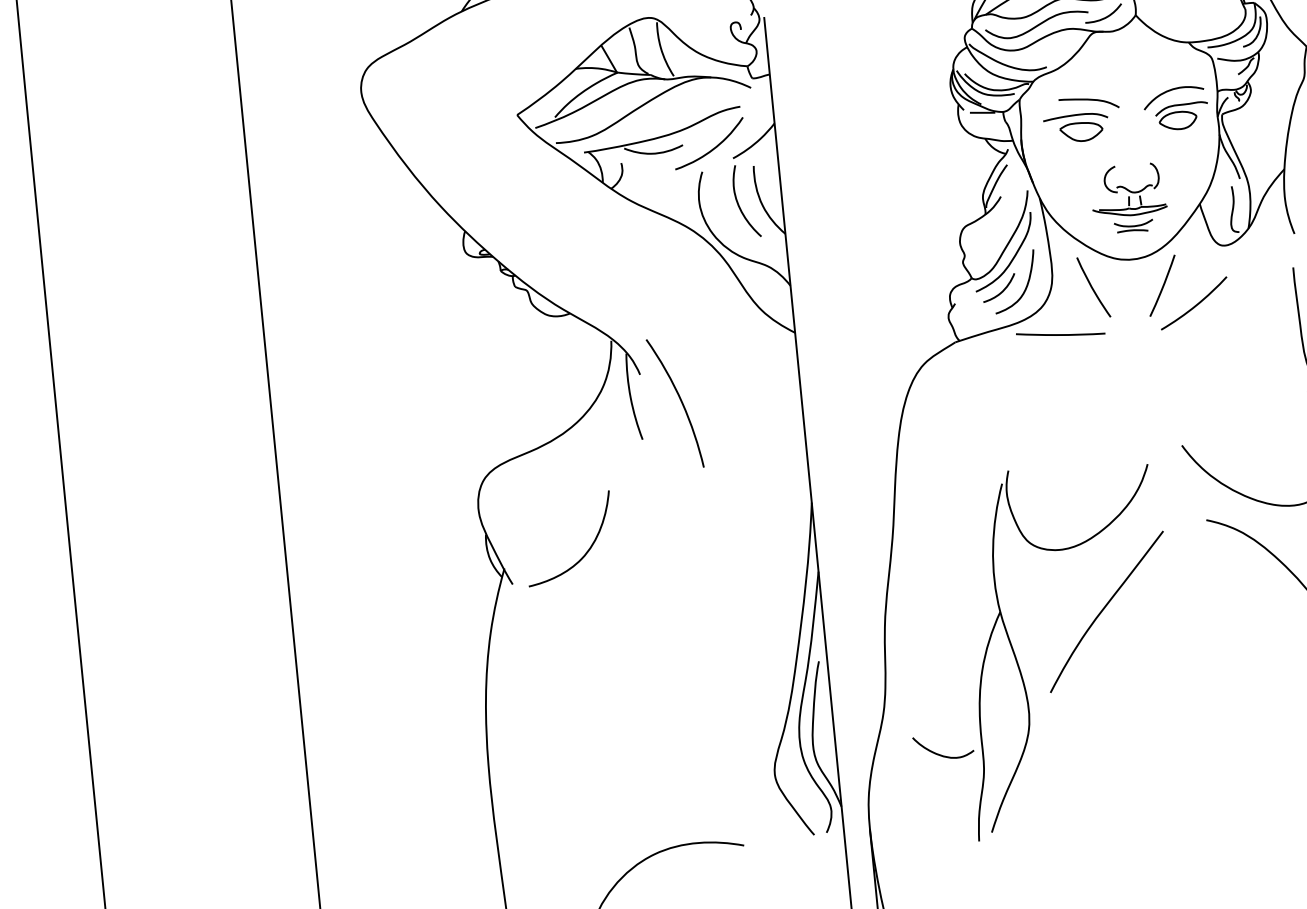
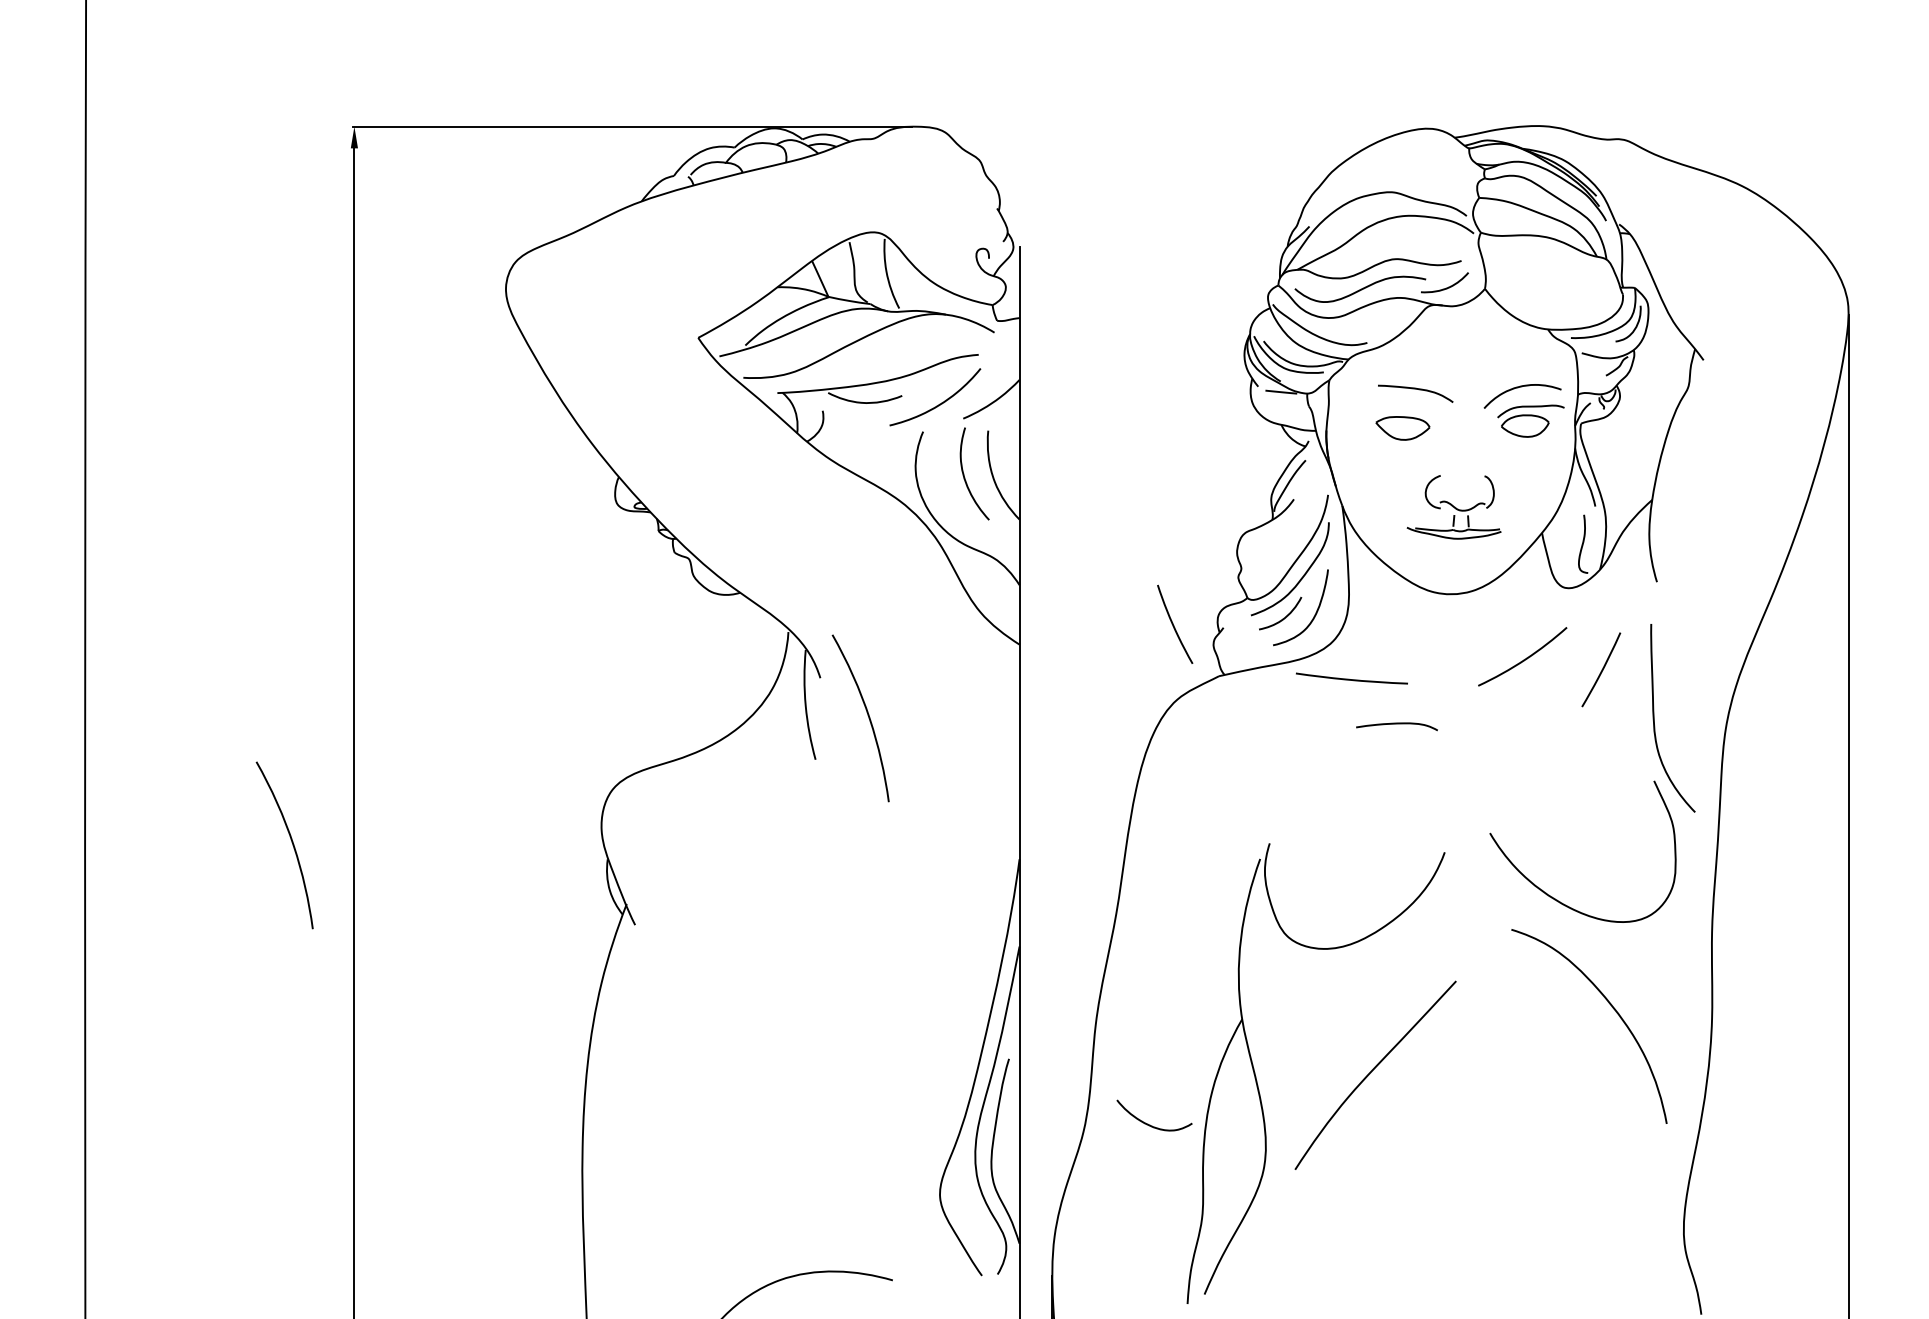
curve: (1074, 115) -> (1396, 724), moved
part: (1133, 226) -> (1456, 552), removed
curve: (1162, 285) -> (1601, 669), moved
curve: (1092, 286) -> (1173, 623), moved
curve: (234, 545) -> (291, 842), added
curve: (586, 552) -> (731, 893), removed
curve: (1104, 609) -> (1372, 1071), moved
curve: (941, 754) -> (1150, 1124), moved

